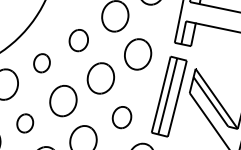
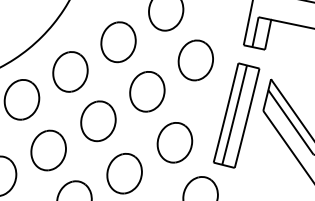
part: (78, 40) -> (118, 42), size x1.43
part: (42, 62) -> (70, 71), size x1.67
part: (121, 117) -> (174, 142), size x1.43
part: (25, 123) -> (48, 150), size x1.67

